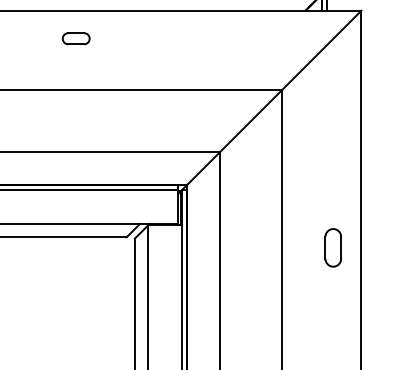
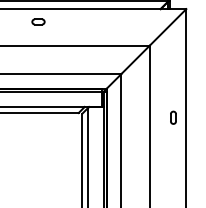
part: (76, 37) -> (38, 21), moved
part: (333, 246) -> (173, 117), size x0.71

